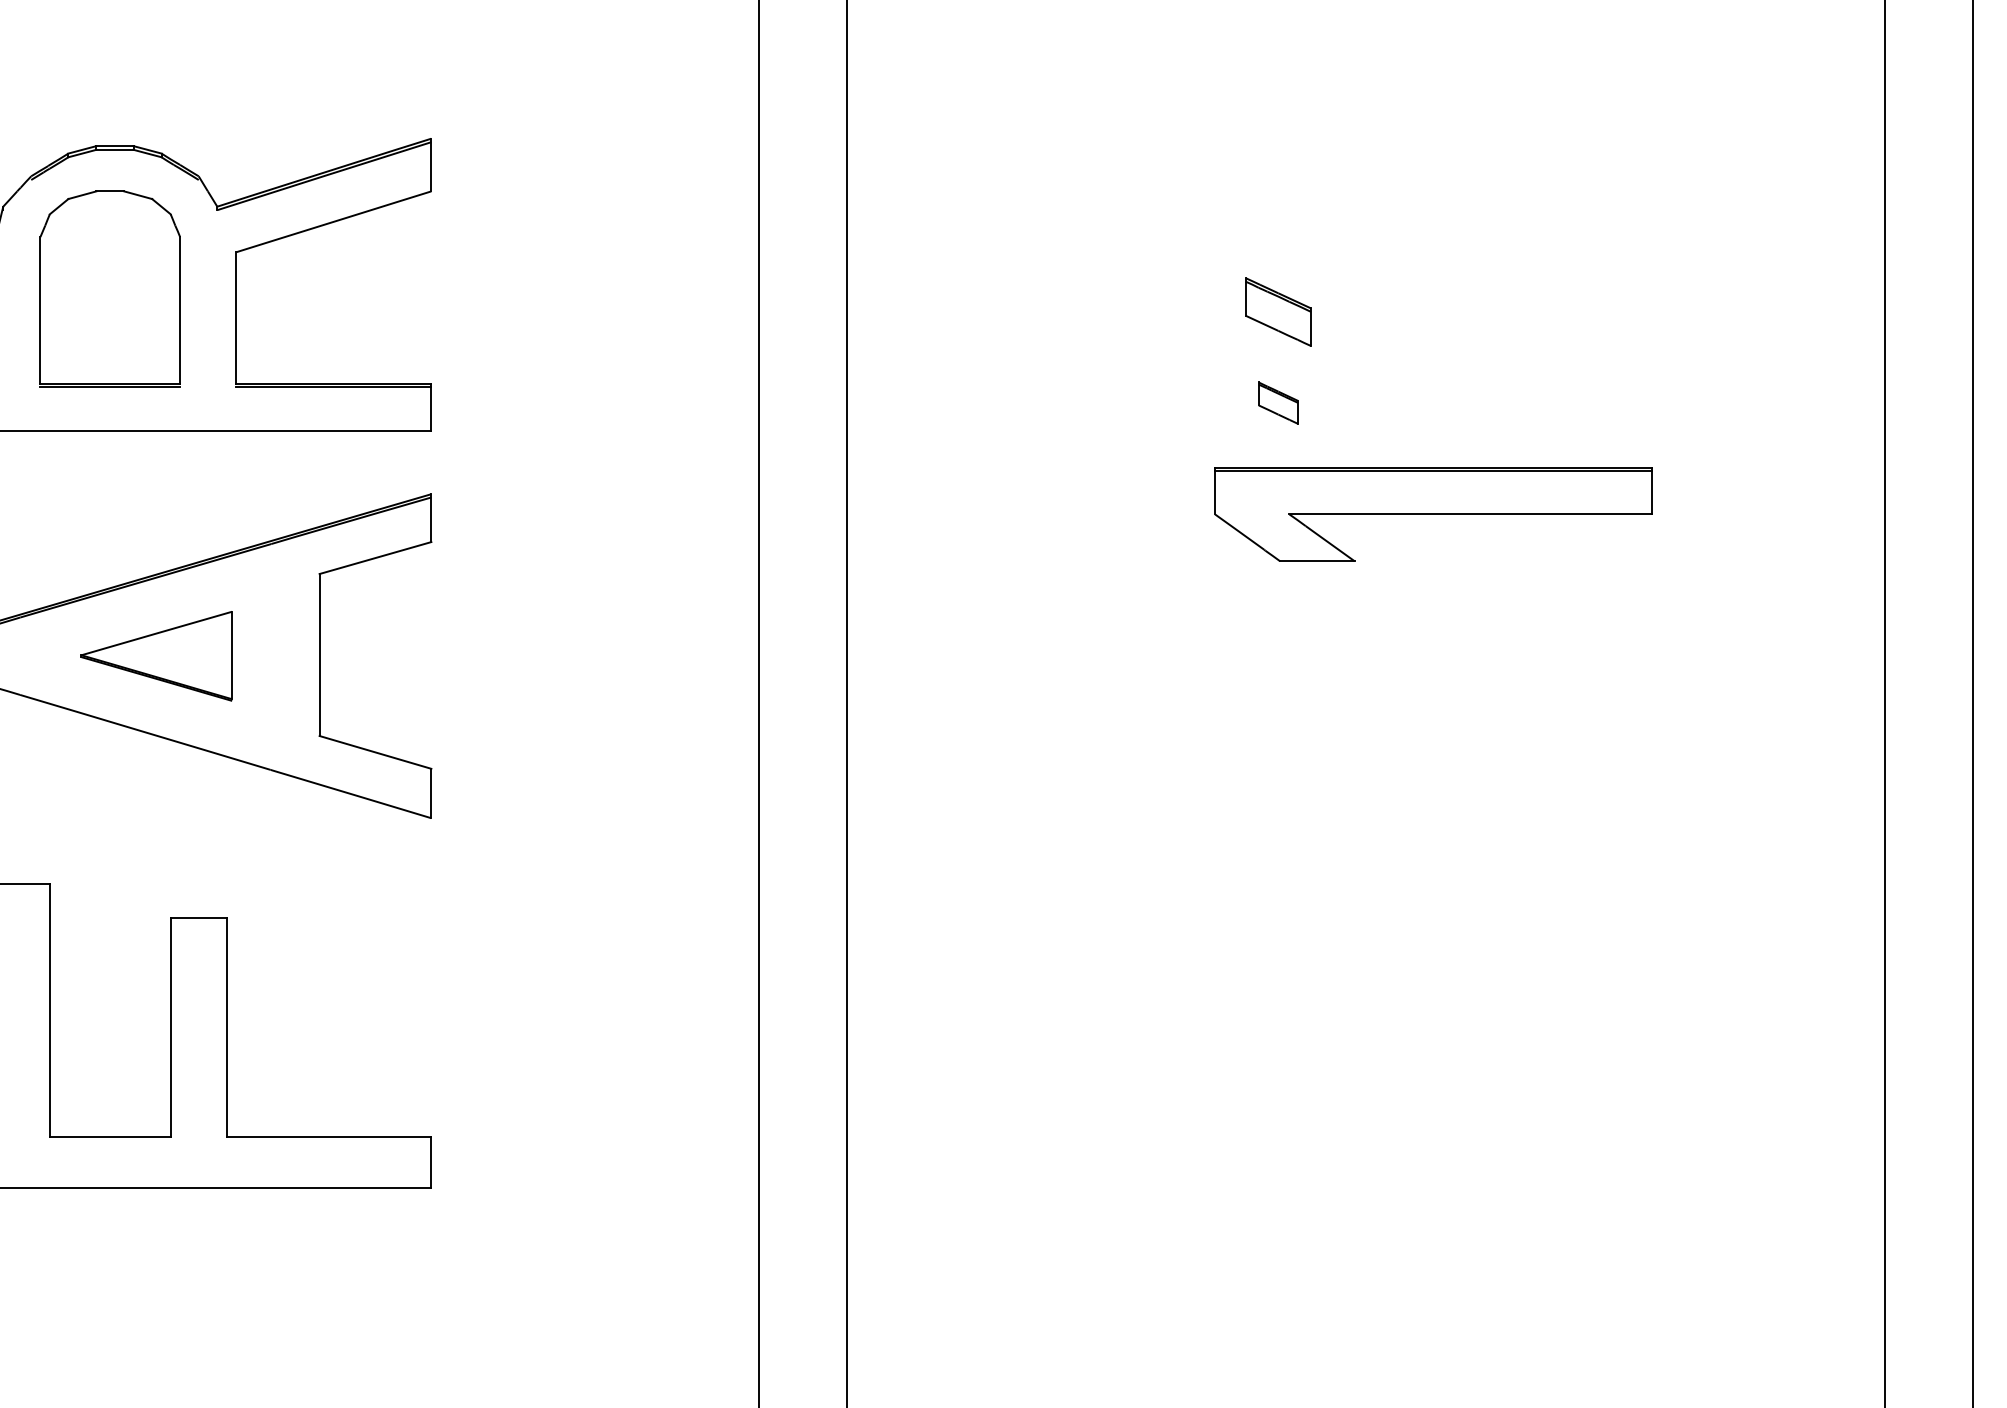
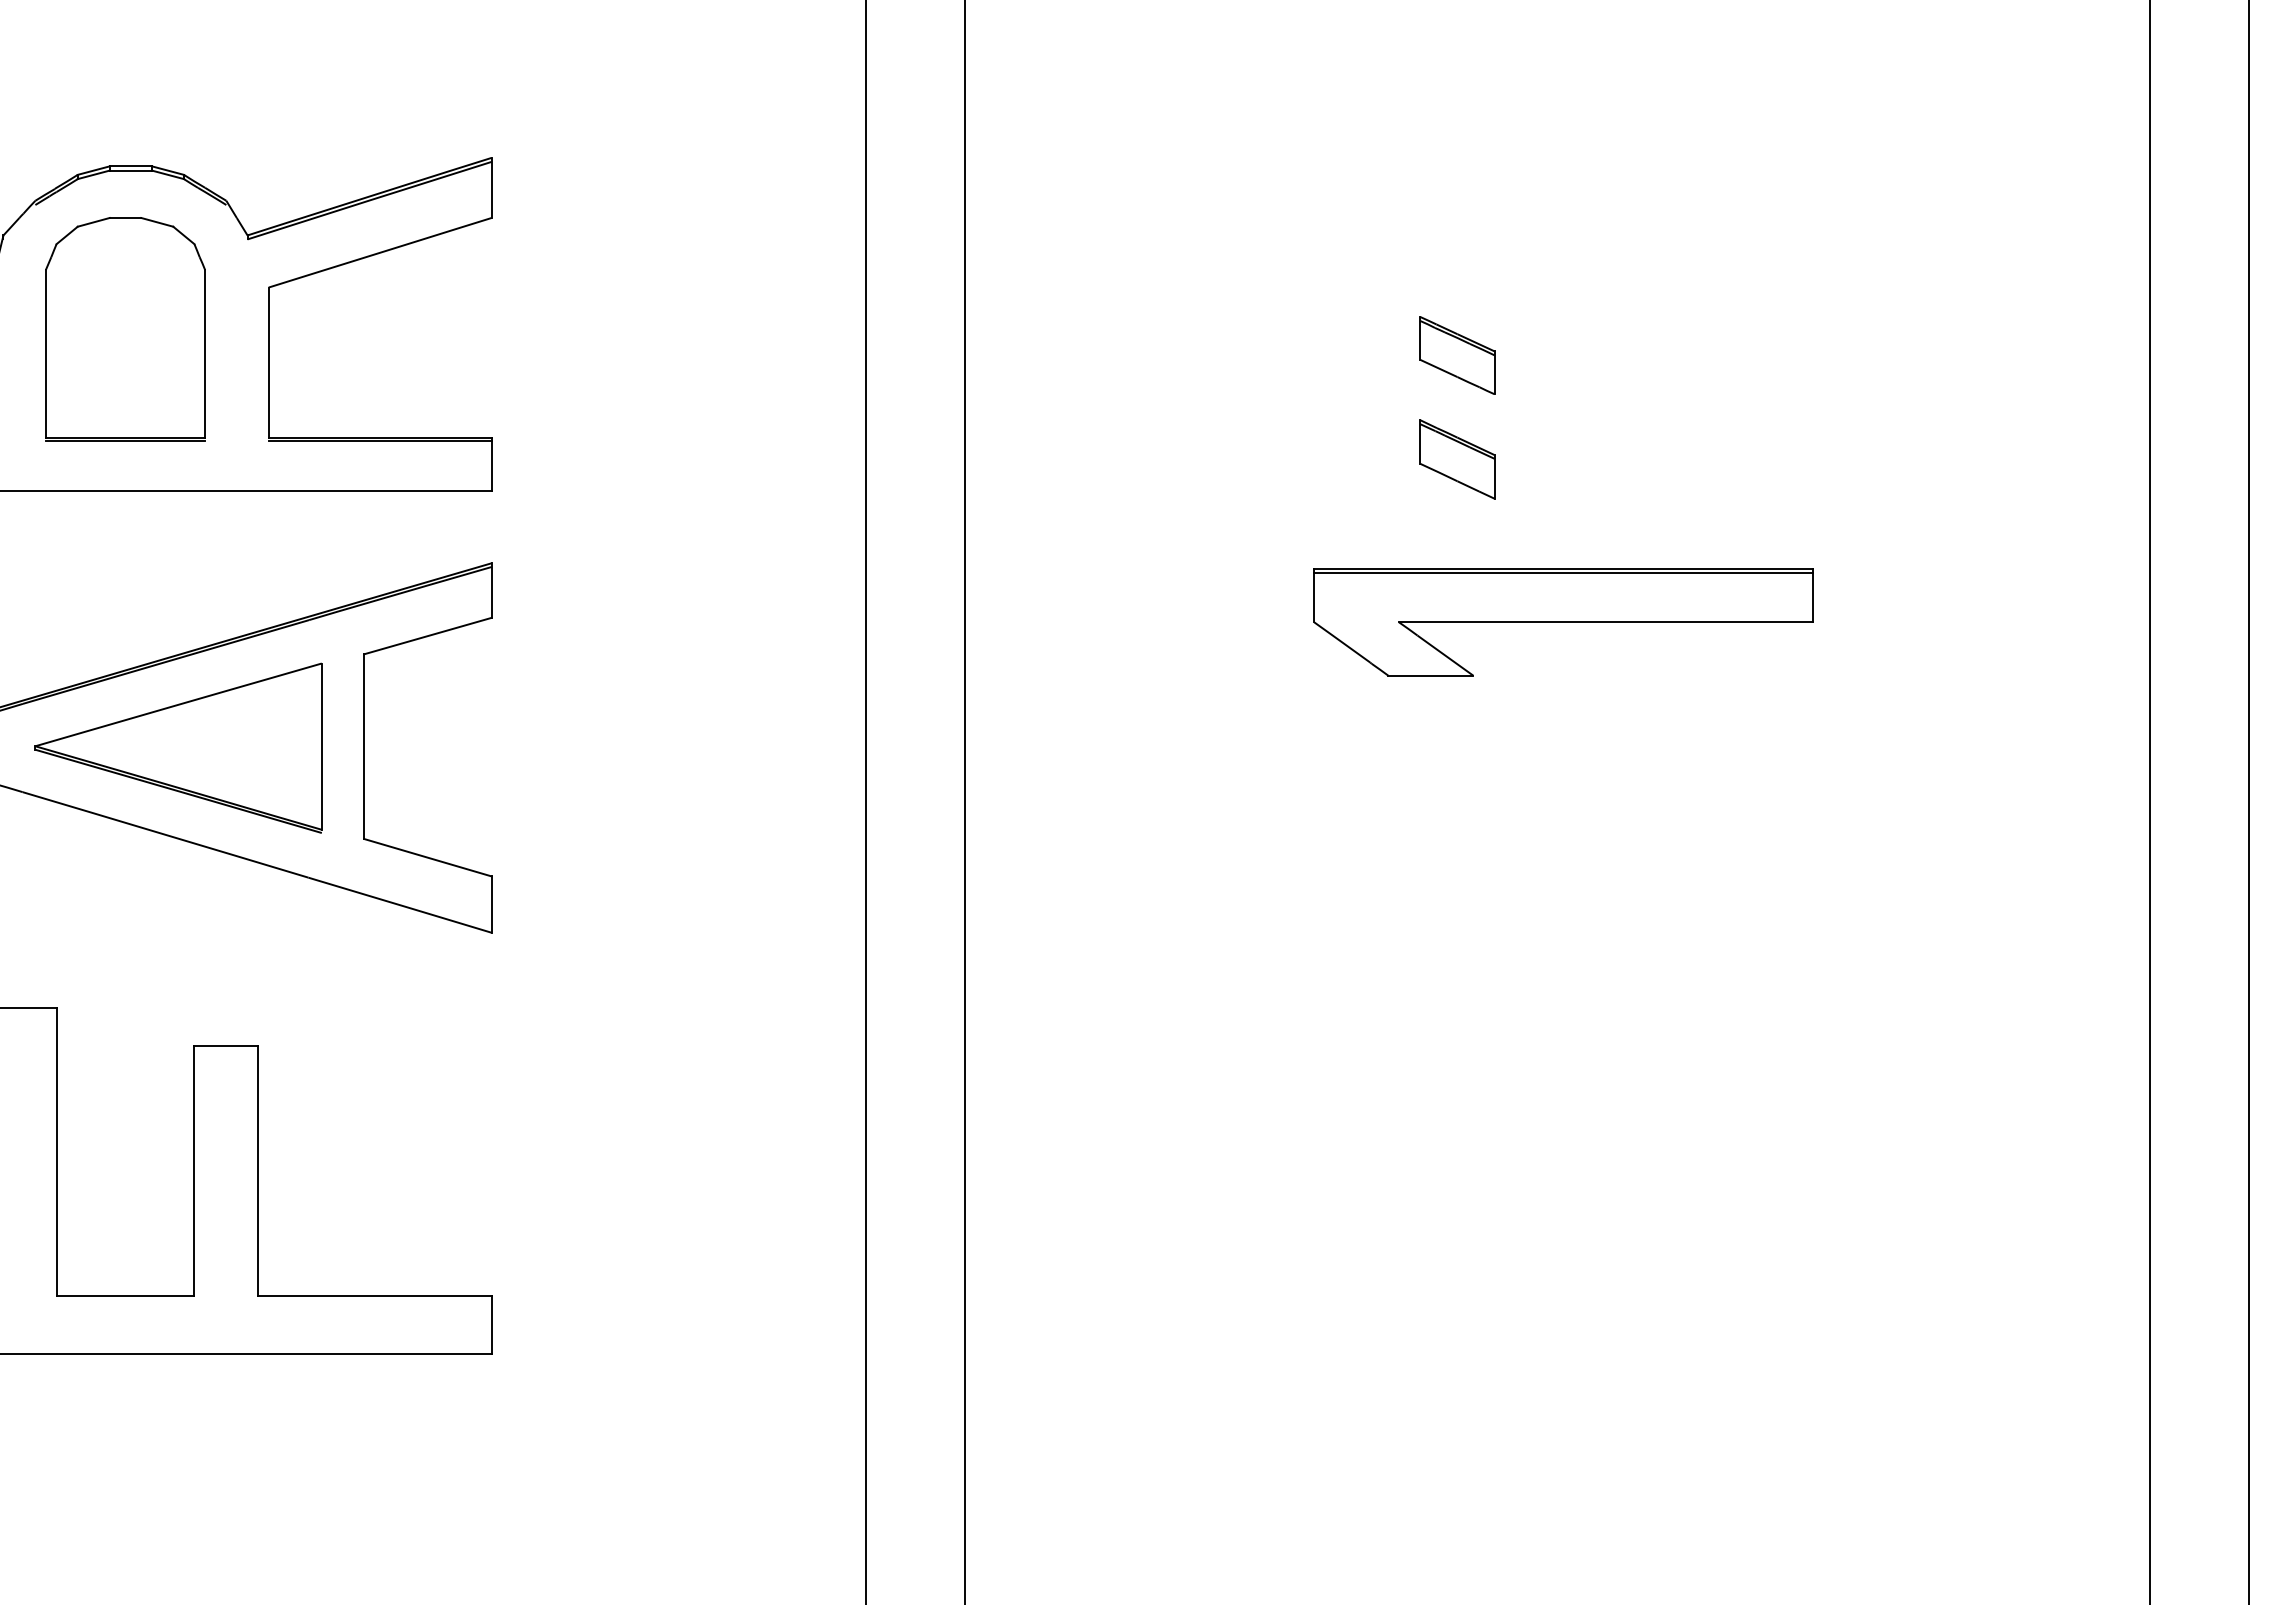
part: (1278, 403) -> (1457, 459), size x1.67
part: (1433, 514) -> (1563, 622), moved
part: (156, 655) -> (178, 747), size x1.67

